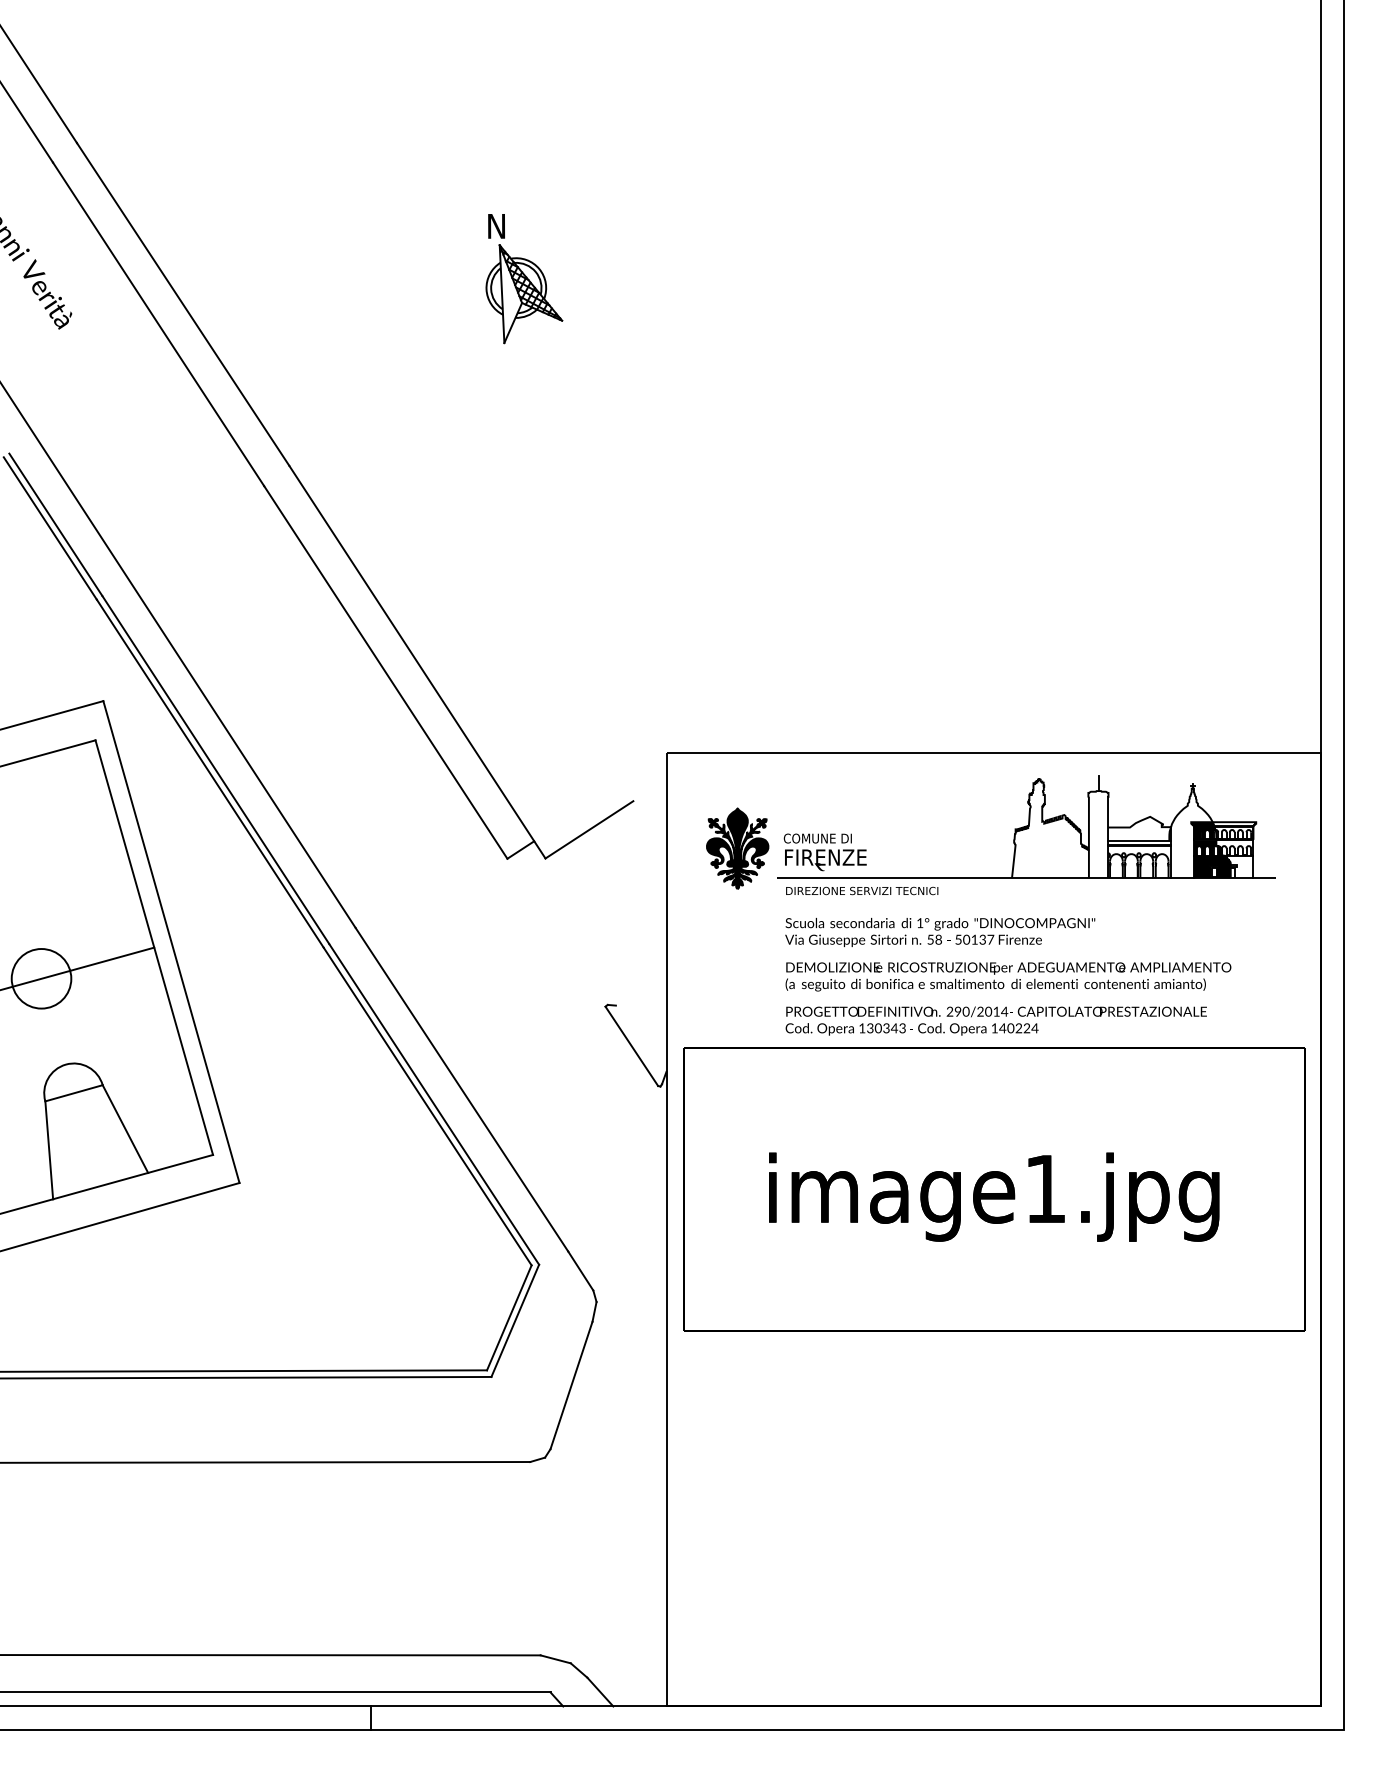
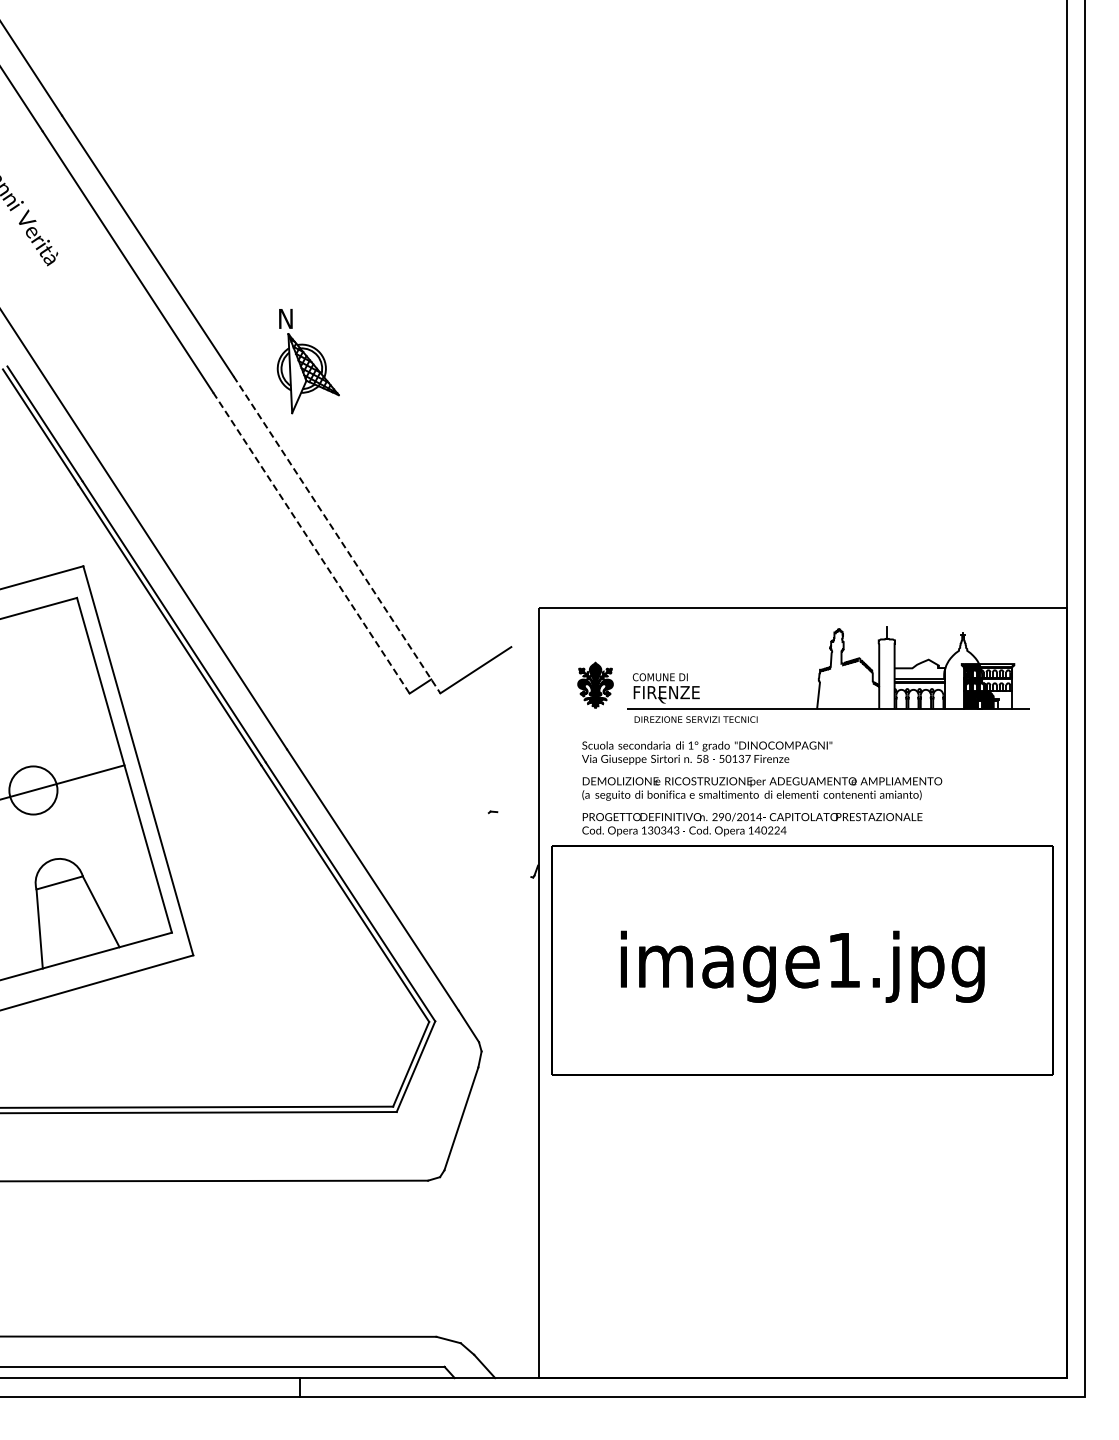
part: (523, 279) -> (307, 361), moved
line: (418, 663) -> (337, 535), solid -> dashed
line: (385, 672) -> (311, 543), solid -> dashed
part: (737, 848) -> (595, 685), size x0.7
text: (1008, 976) -> (762, 788), moved
line: (631, 1046) -> (509, 845), removed

